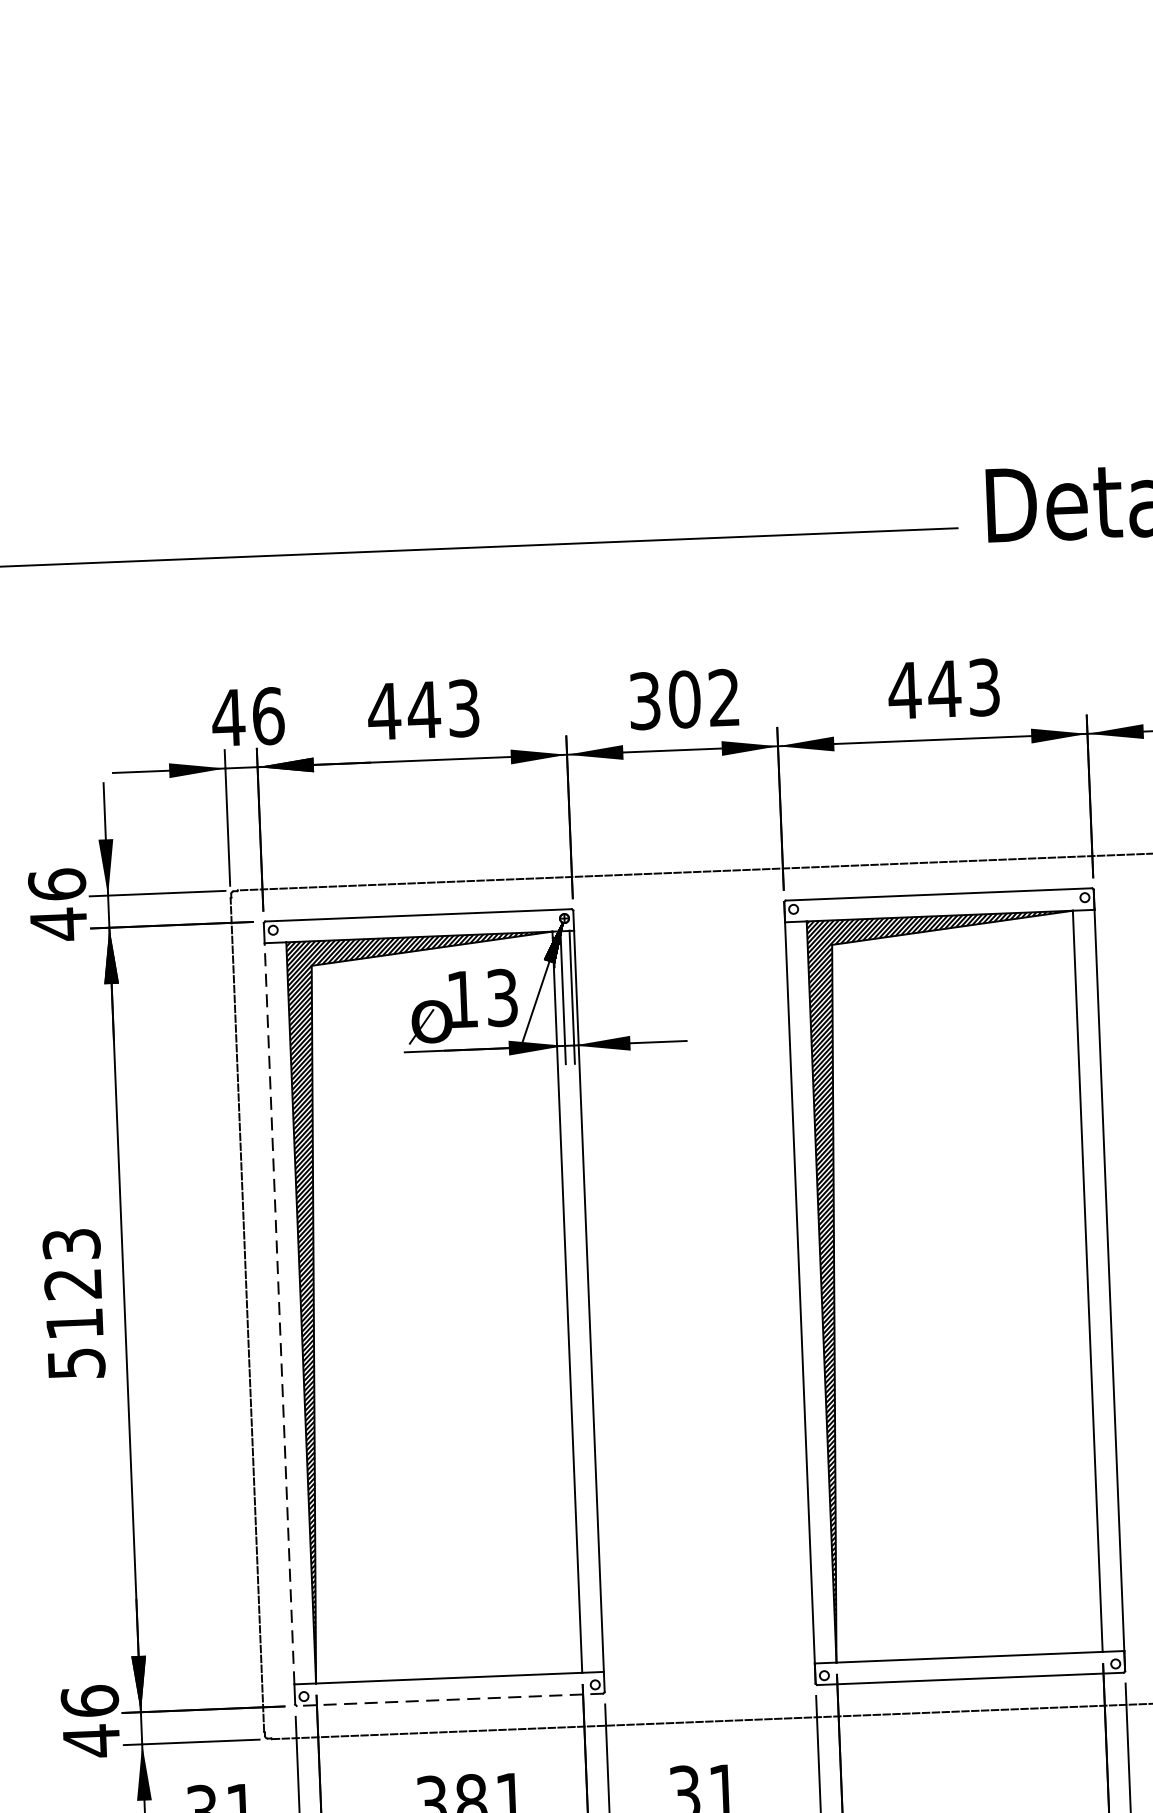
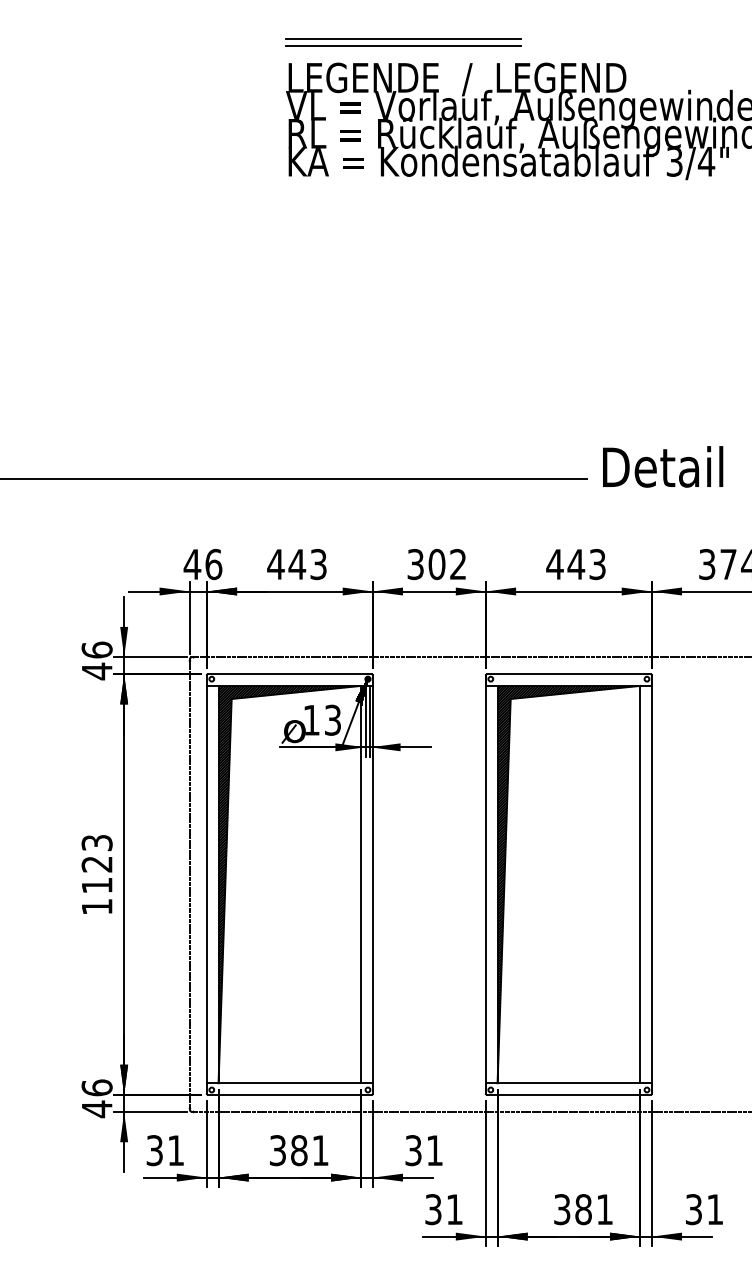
line: (278, 1313) -> (206, 884), dashed -> solid
text: (77, 1362) -> (97, 906), 5123 -> 1123
line: (449, 1699) -> (289, 1094), dashed -> solid

